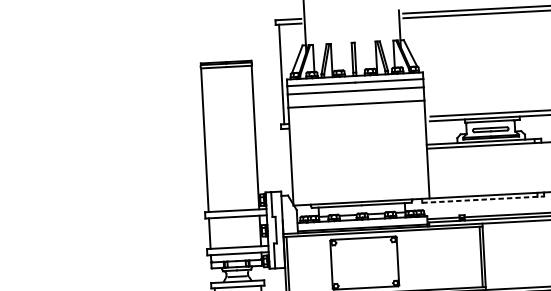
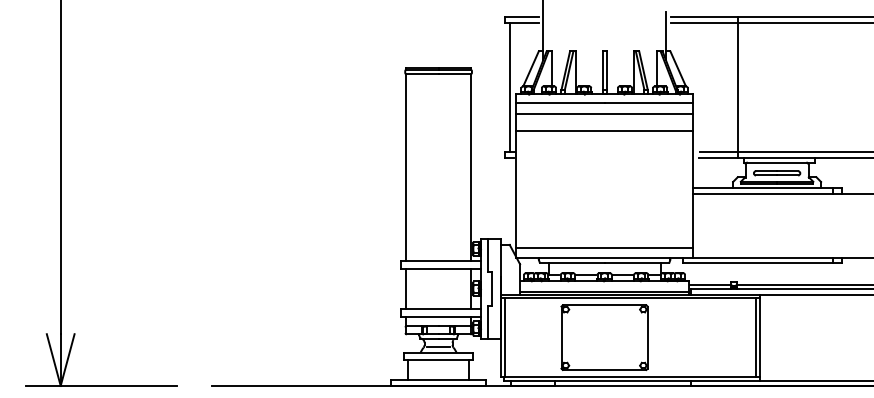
line: (457, 65) -> (738, 87), added
line: (361, 193) -> (604, 247), added
line: (483, 199) -> (763, 263), dashed -> solid

